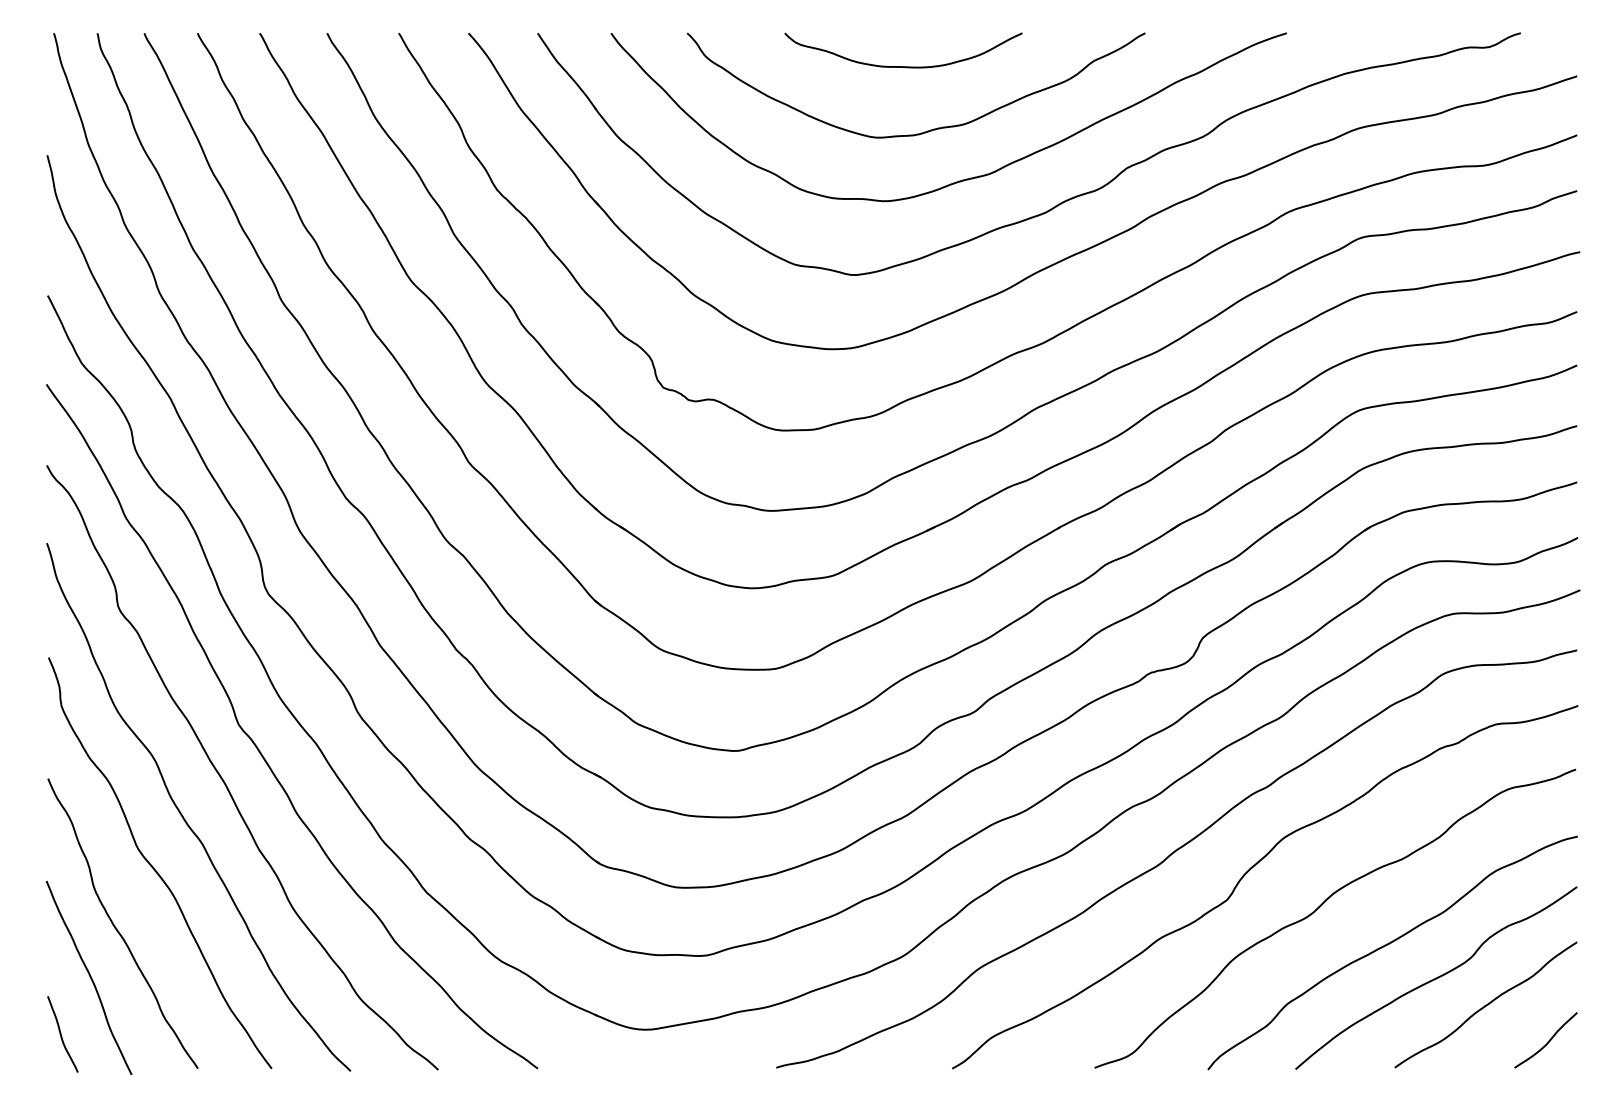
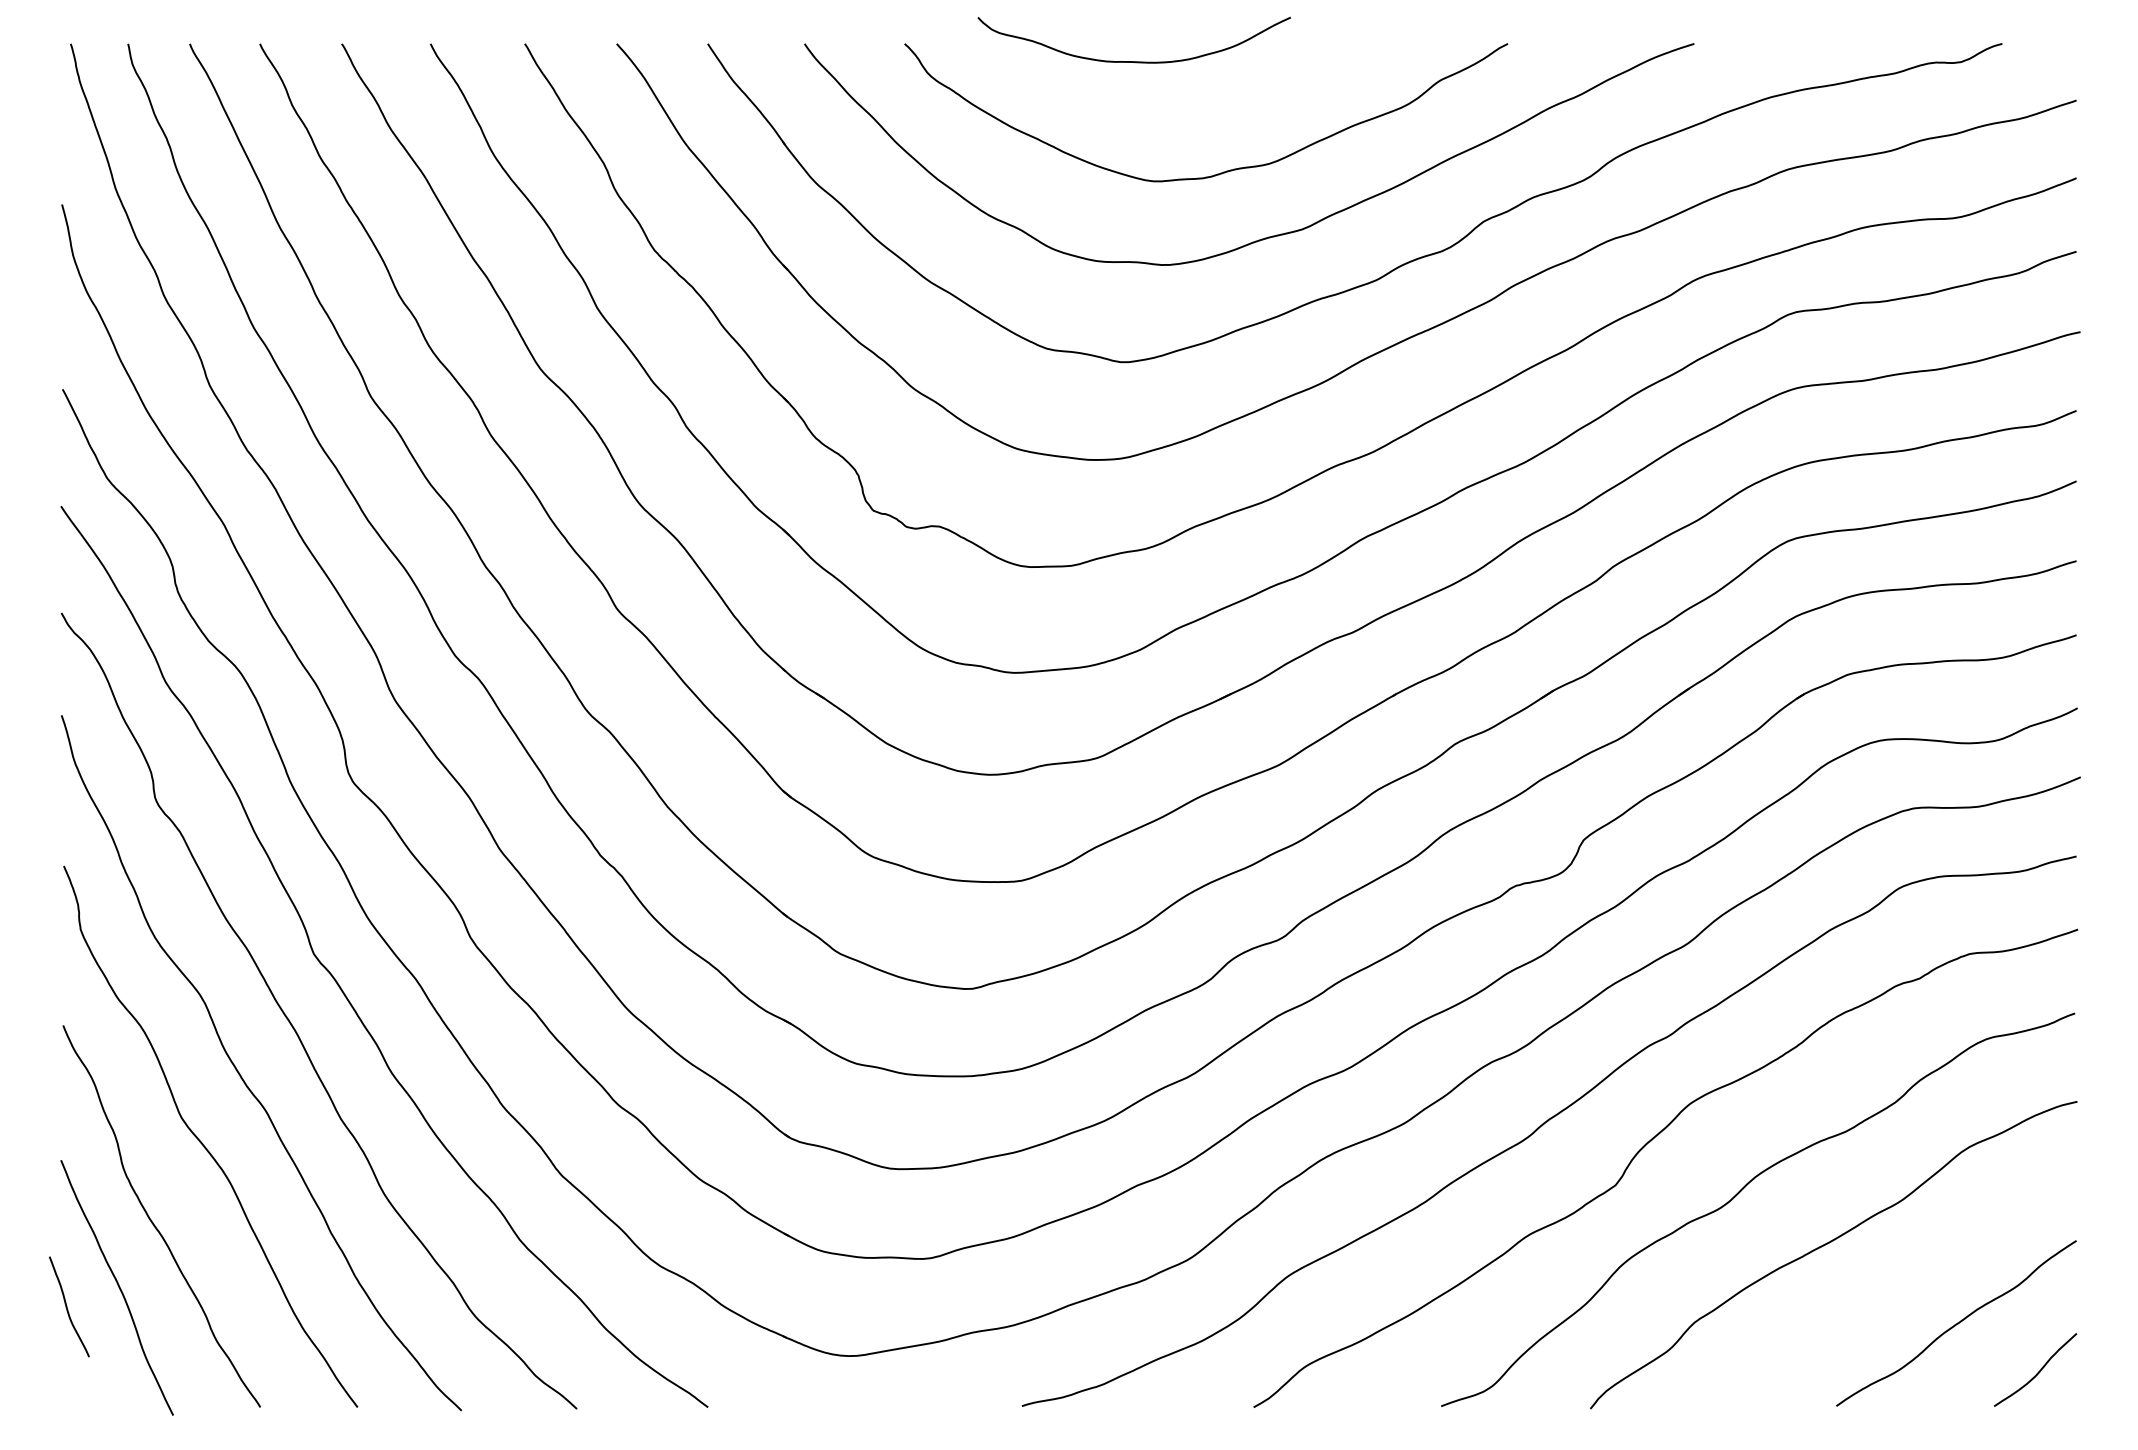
curve: (903, 66) -> (1134, 61), moved
curve: (1436, 977) -> (1891, 1287), removed
curve: (61, 1034) -> (67, 1307), moved

